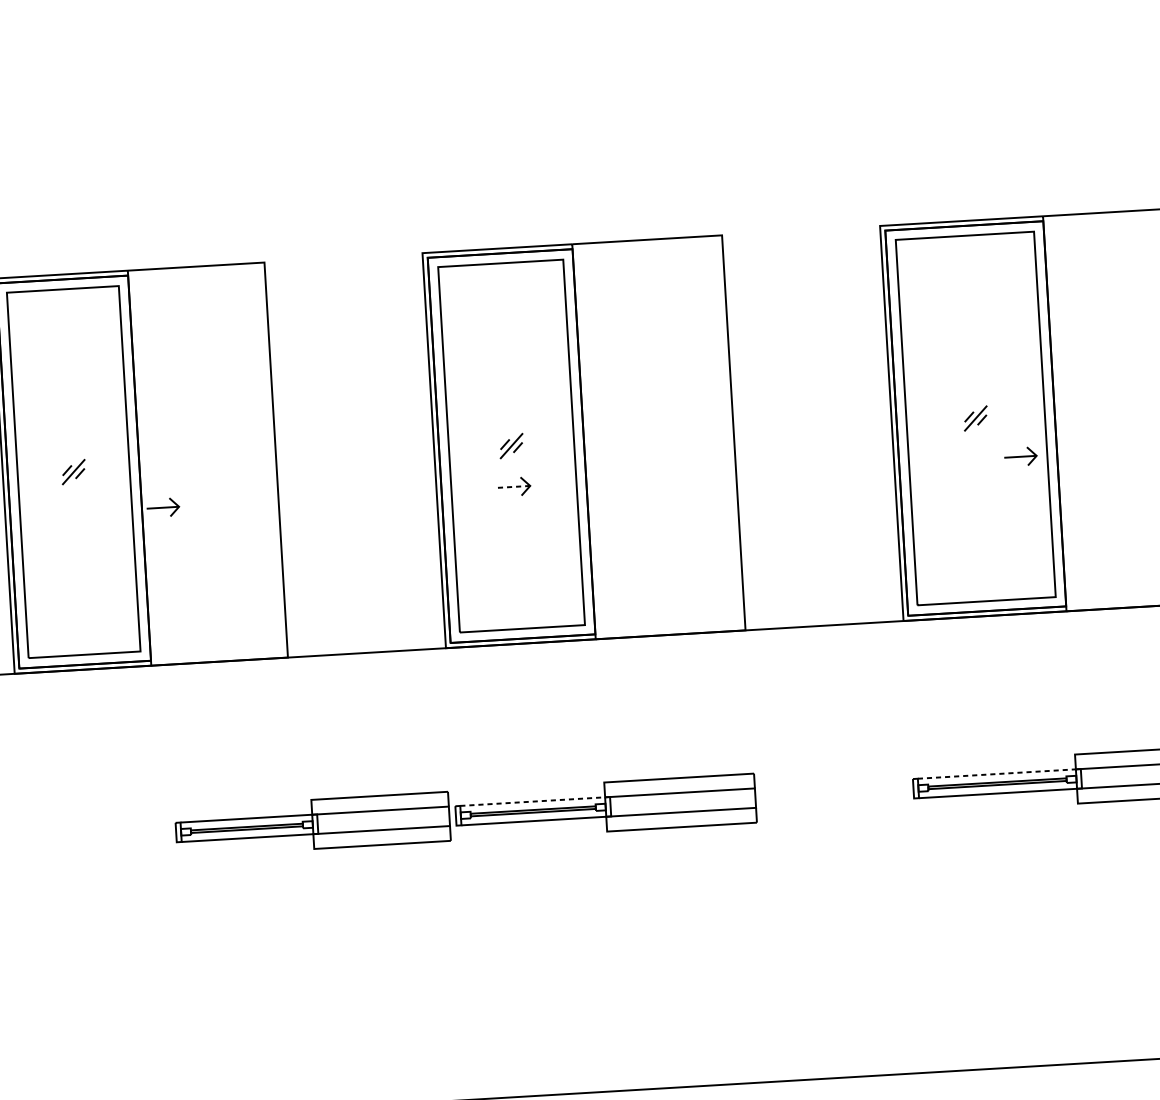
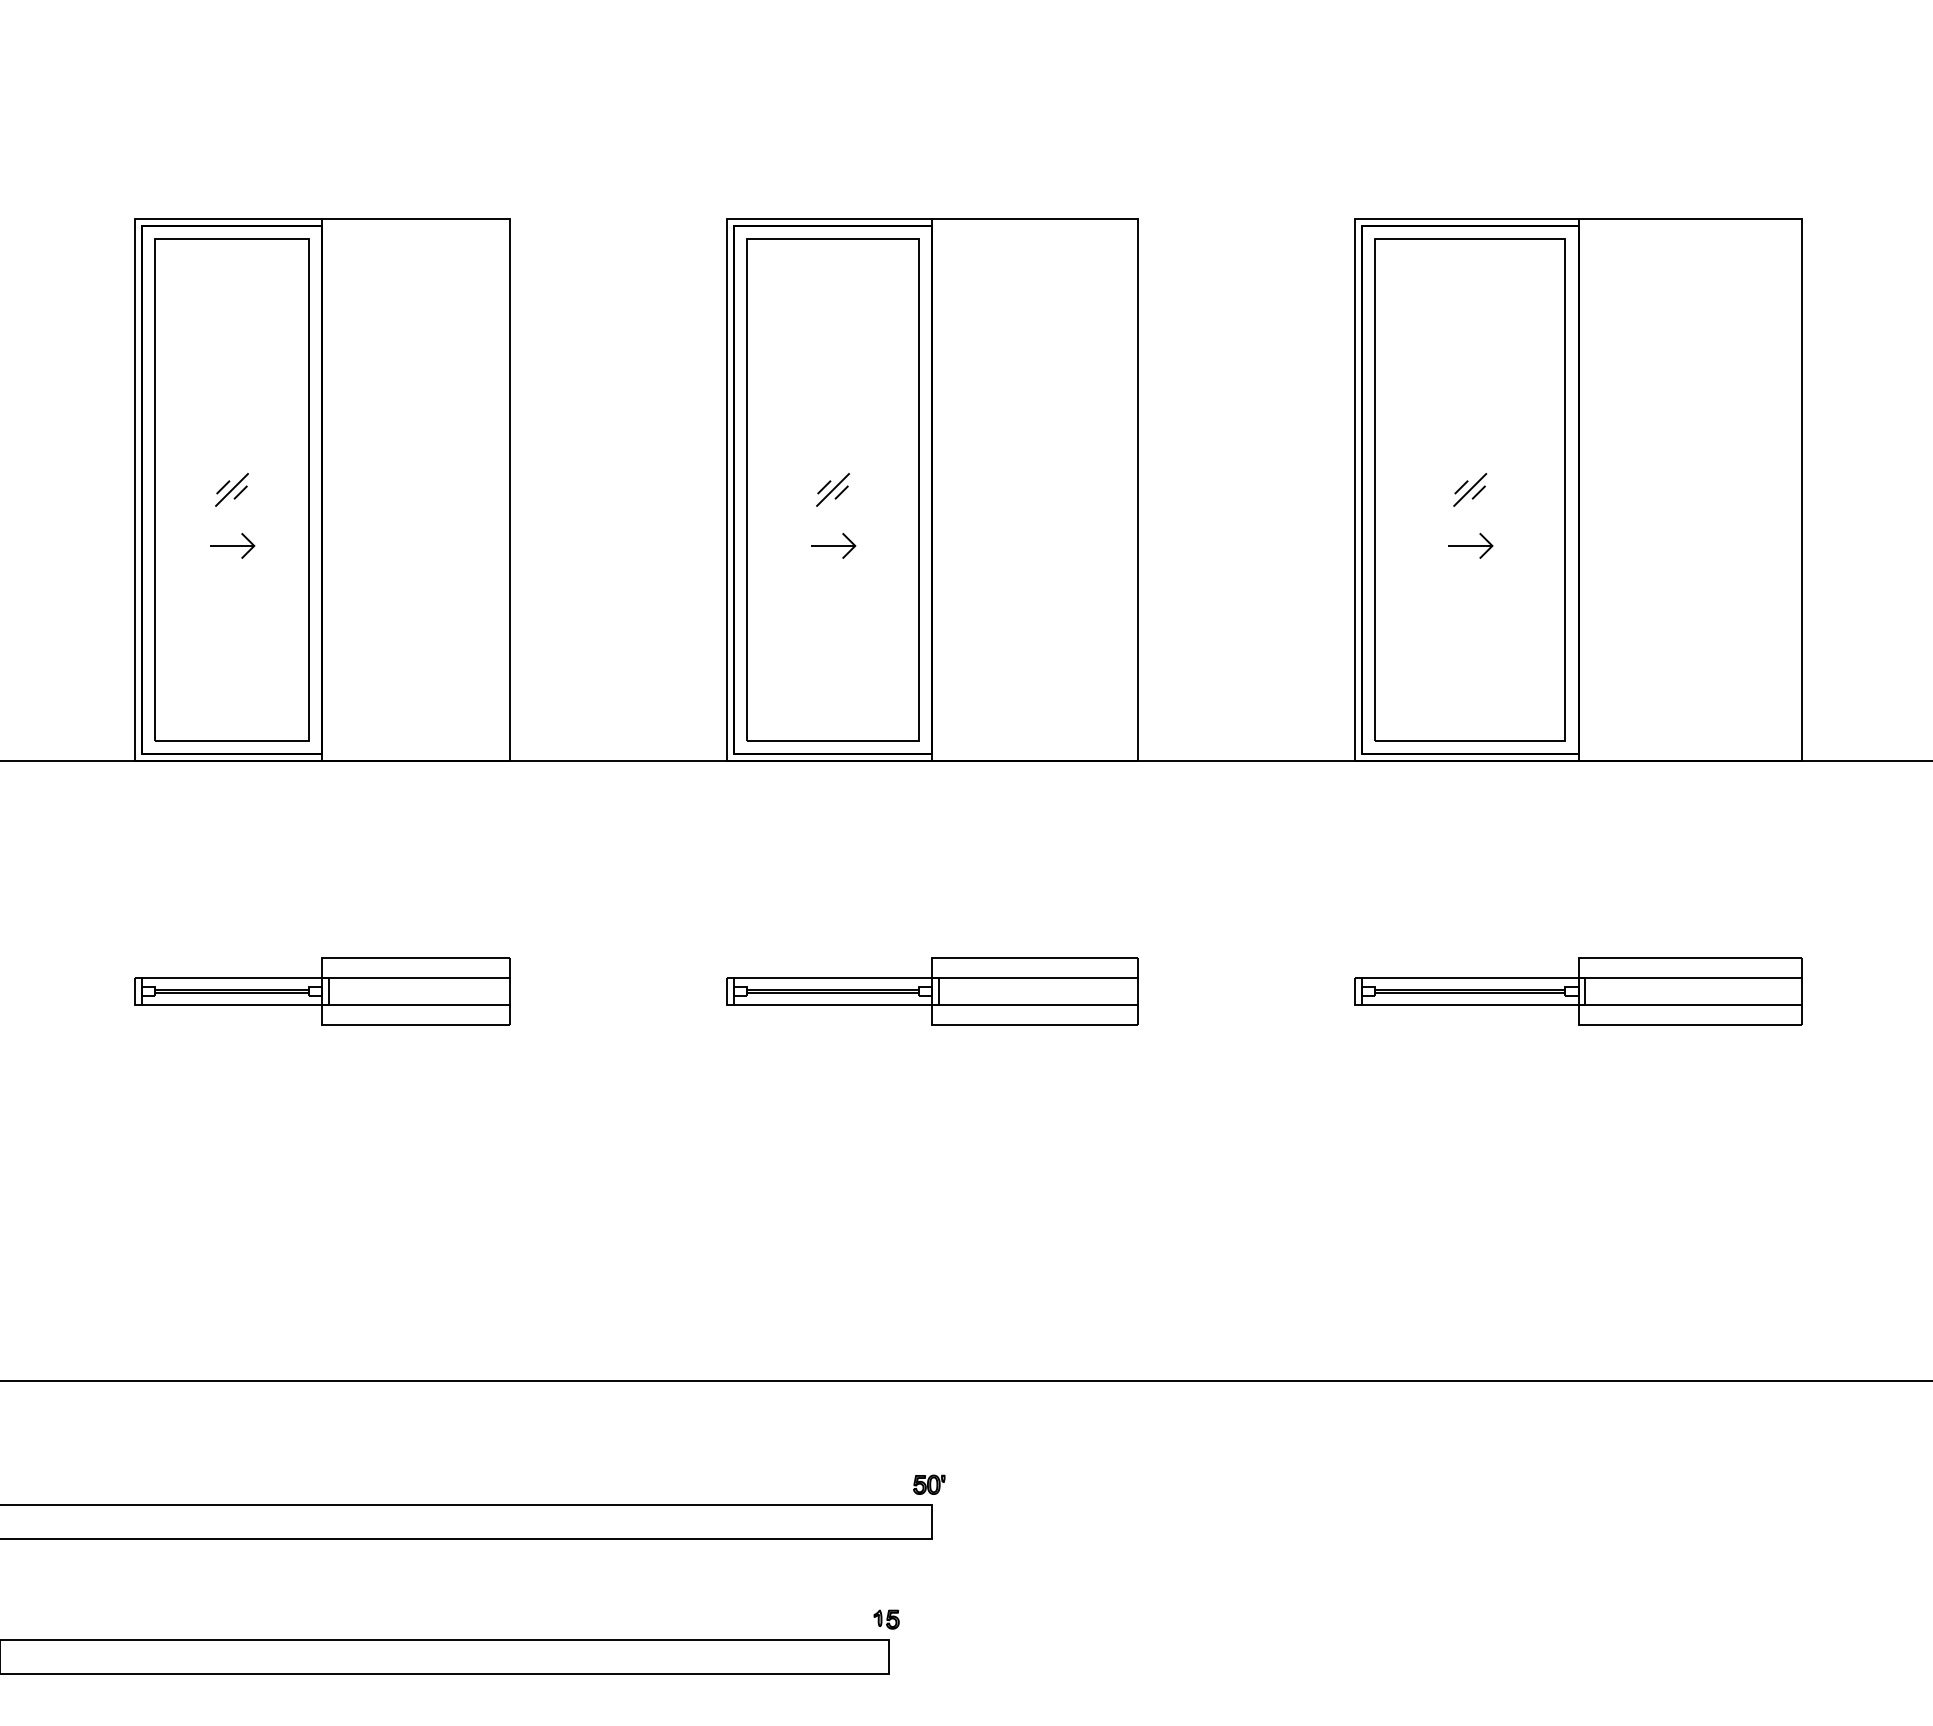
part: (1020, 456) -> (1470, 545), moved
line: (513, 486) -> (832, 545), dashed -> solid
part: (163, 507) -> (232, 545), moved
line: (997, 773) -> (1470, 977), dashed -> solid
line: (533, 801) -> (833, 977), dashed -> solid
part: (312, 824) -> (322, 991), moved

